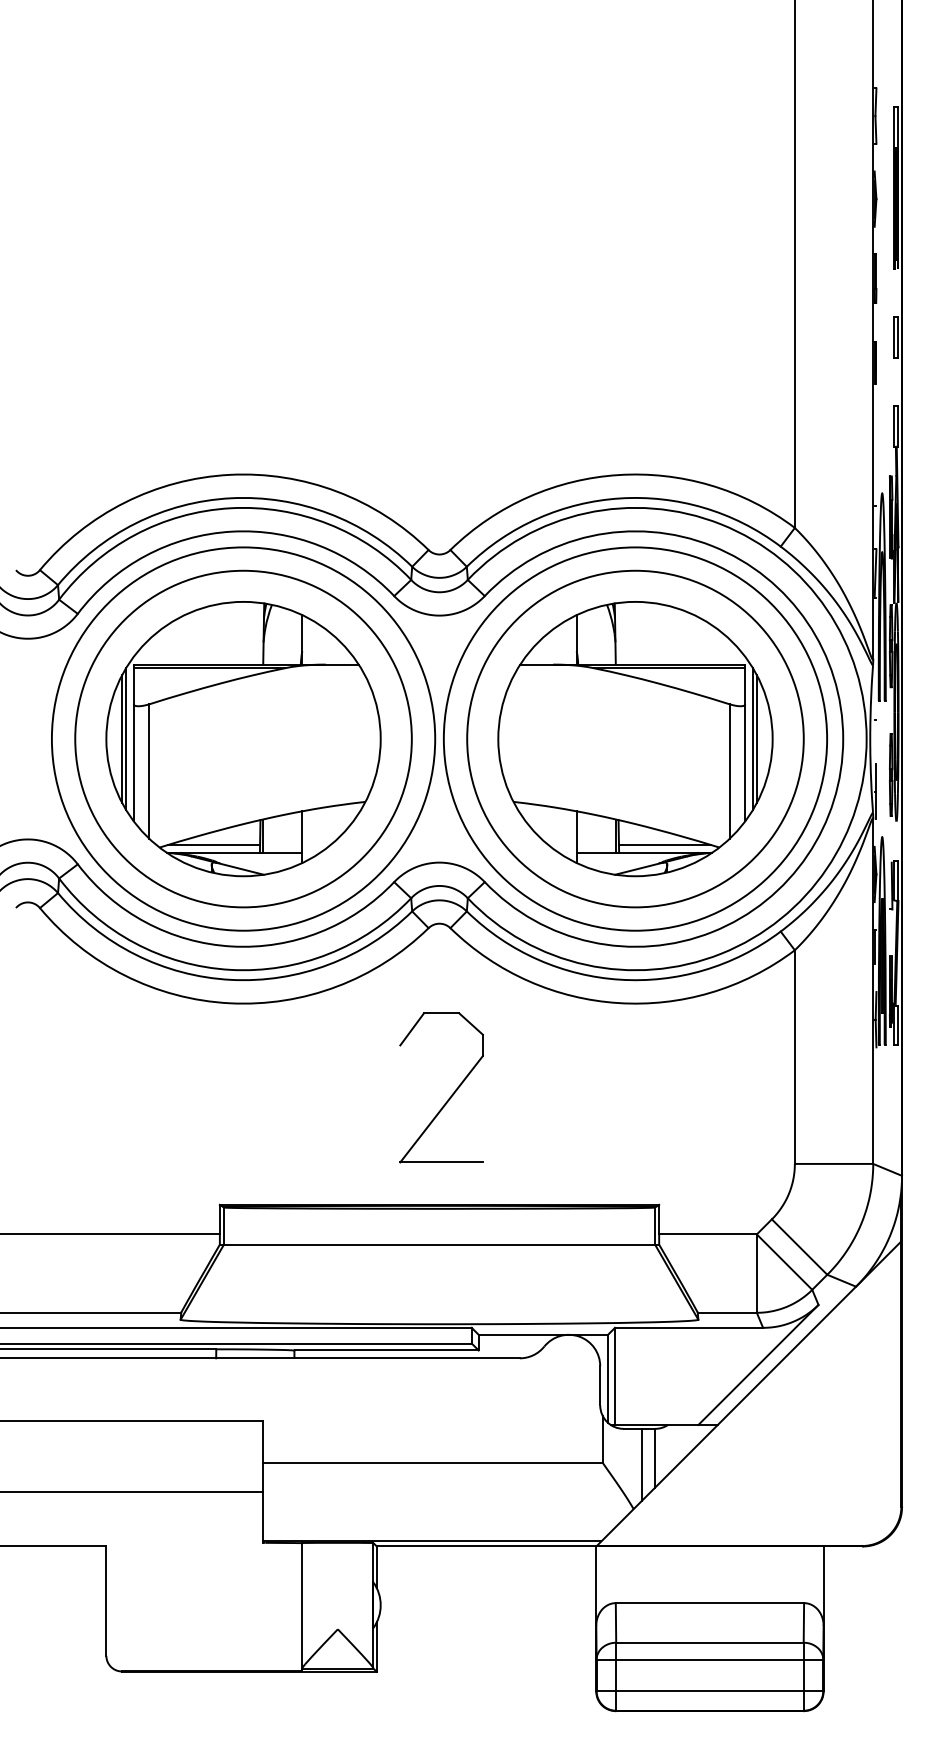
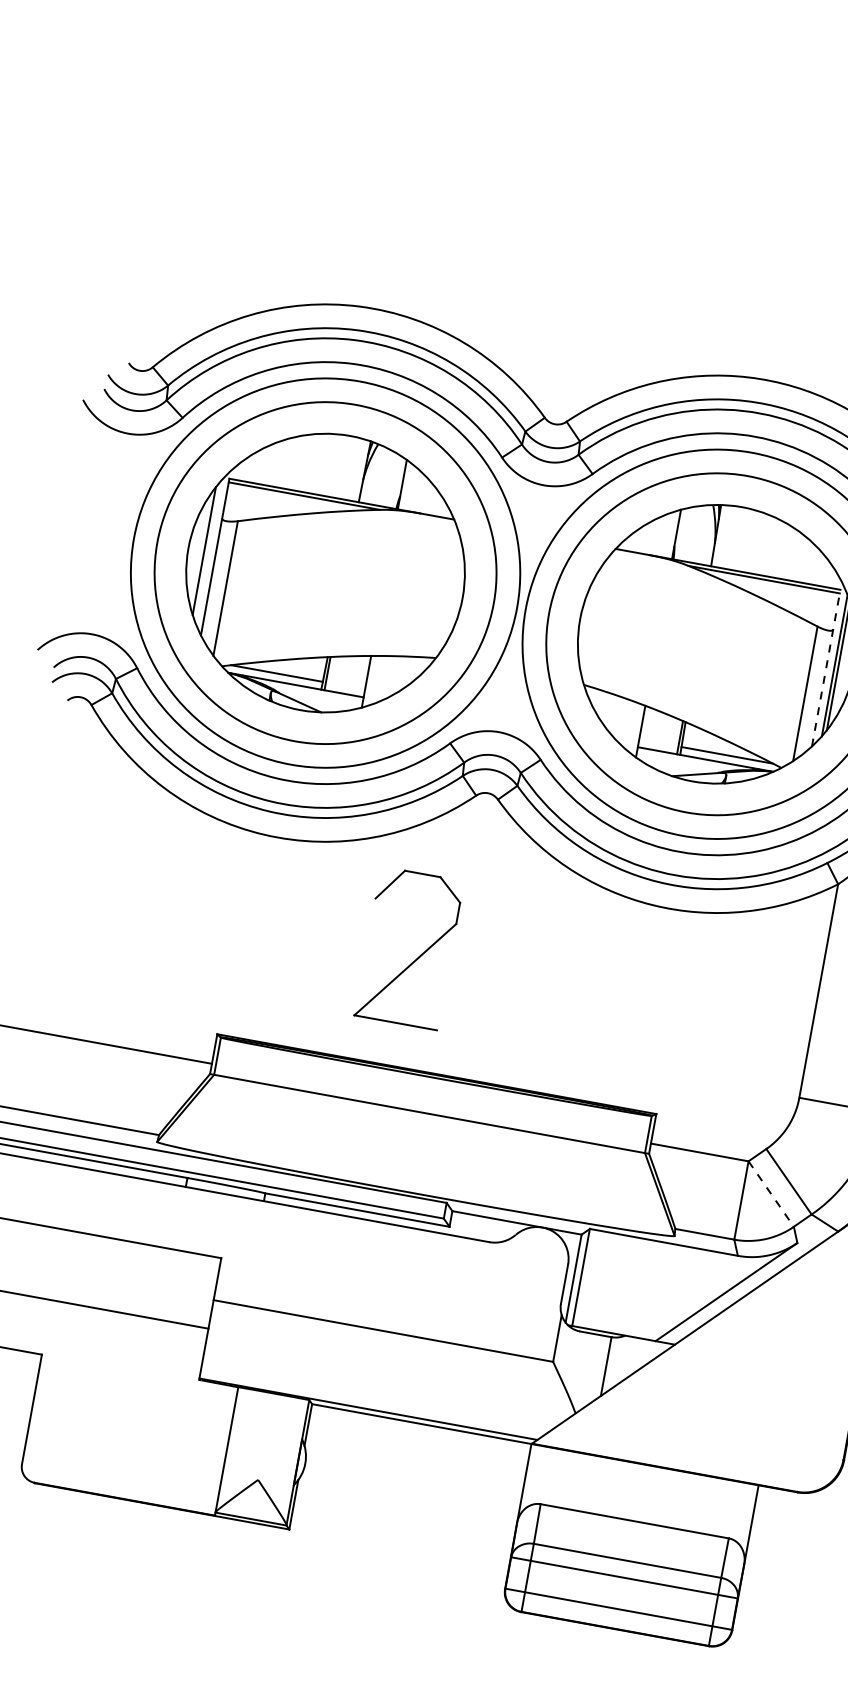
line: (125, 738) -> (207, 551), removed
line: (745, 742) -> (826, 667), solid -> dashed
part: (451, 1094) -> (417, 956), moved
line: (784, 1262) -> (771, 1194), solid -> dashed
line: (642, 1464) -> (592, 1370), removed

